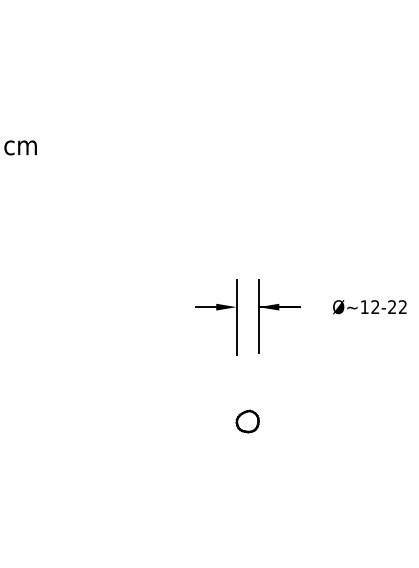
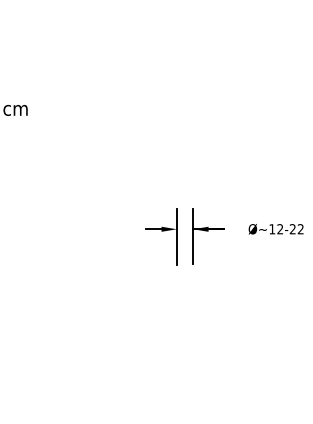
part: (247, 421) -> (184, 314), removed

